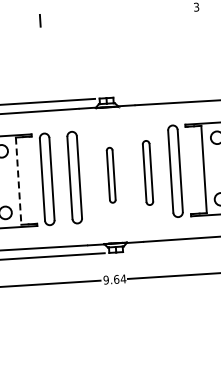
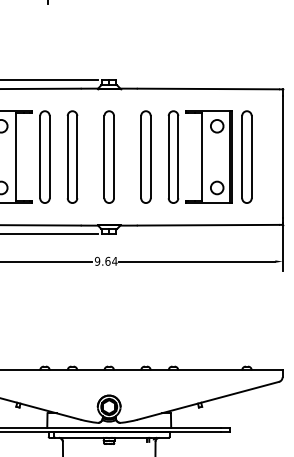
part: (147, 172) -> (145, 156), size x1.43
part: (110, 174) -> (108, 156), size x1.67
line: (18, 181) -> (16, 157), dashed -> solid

